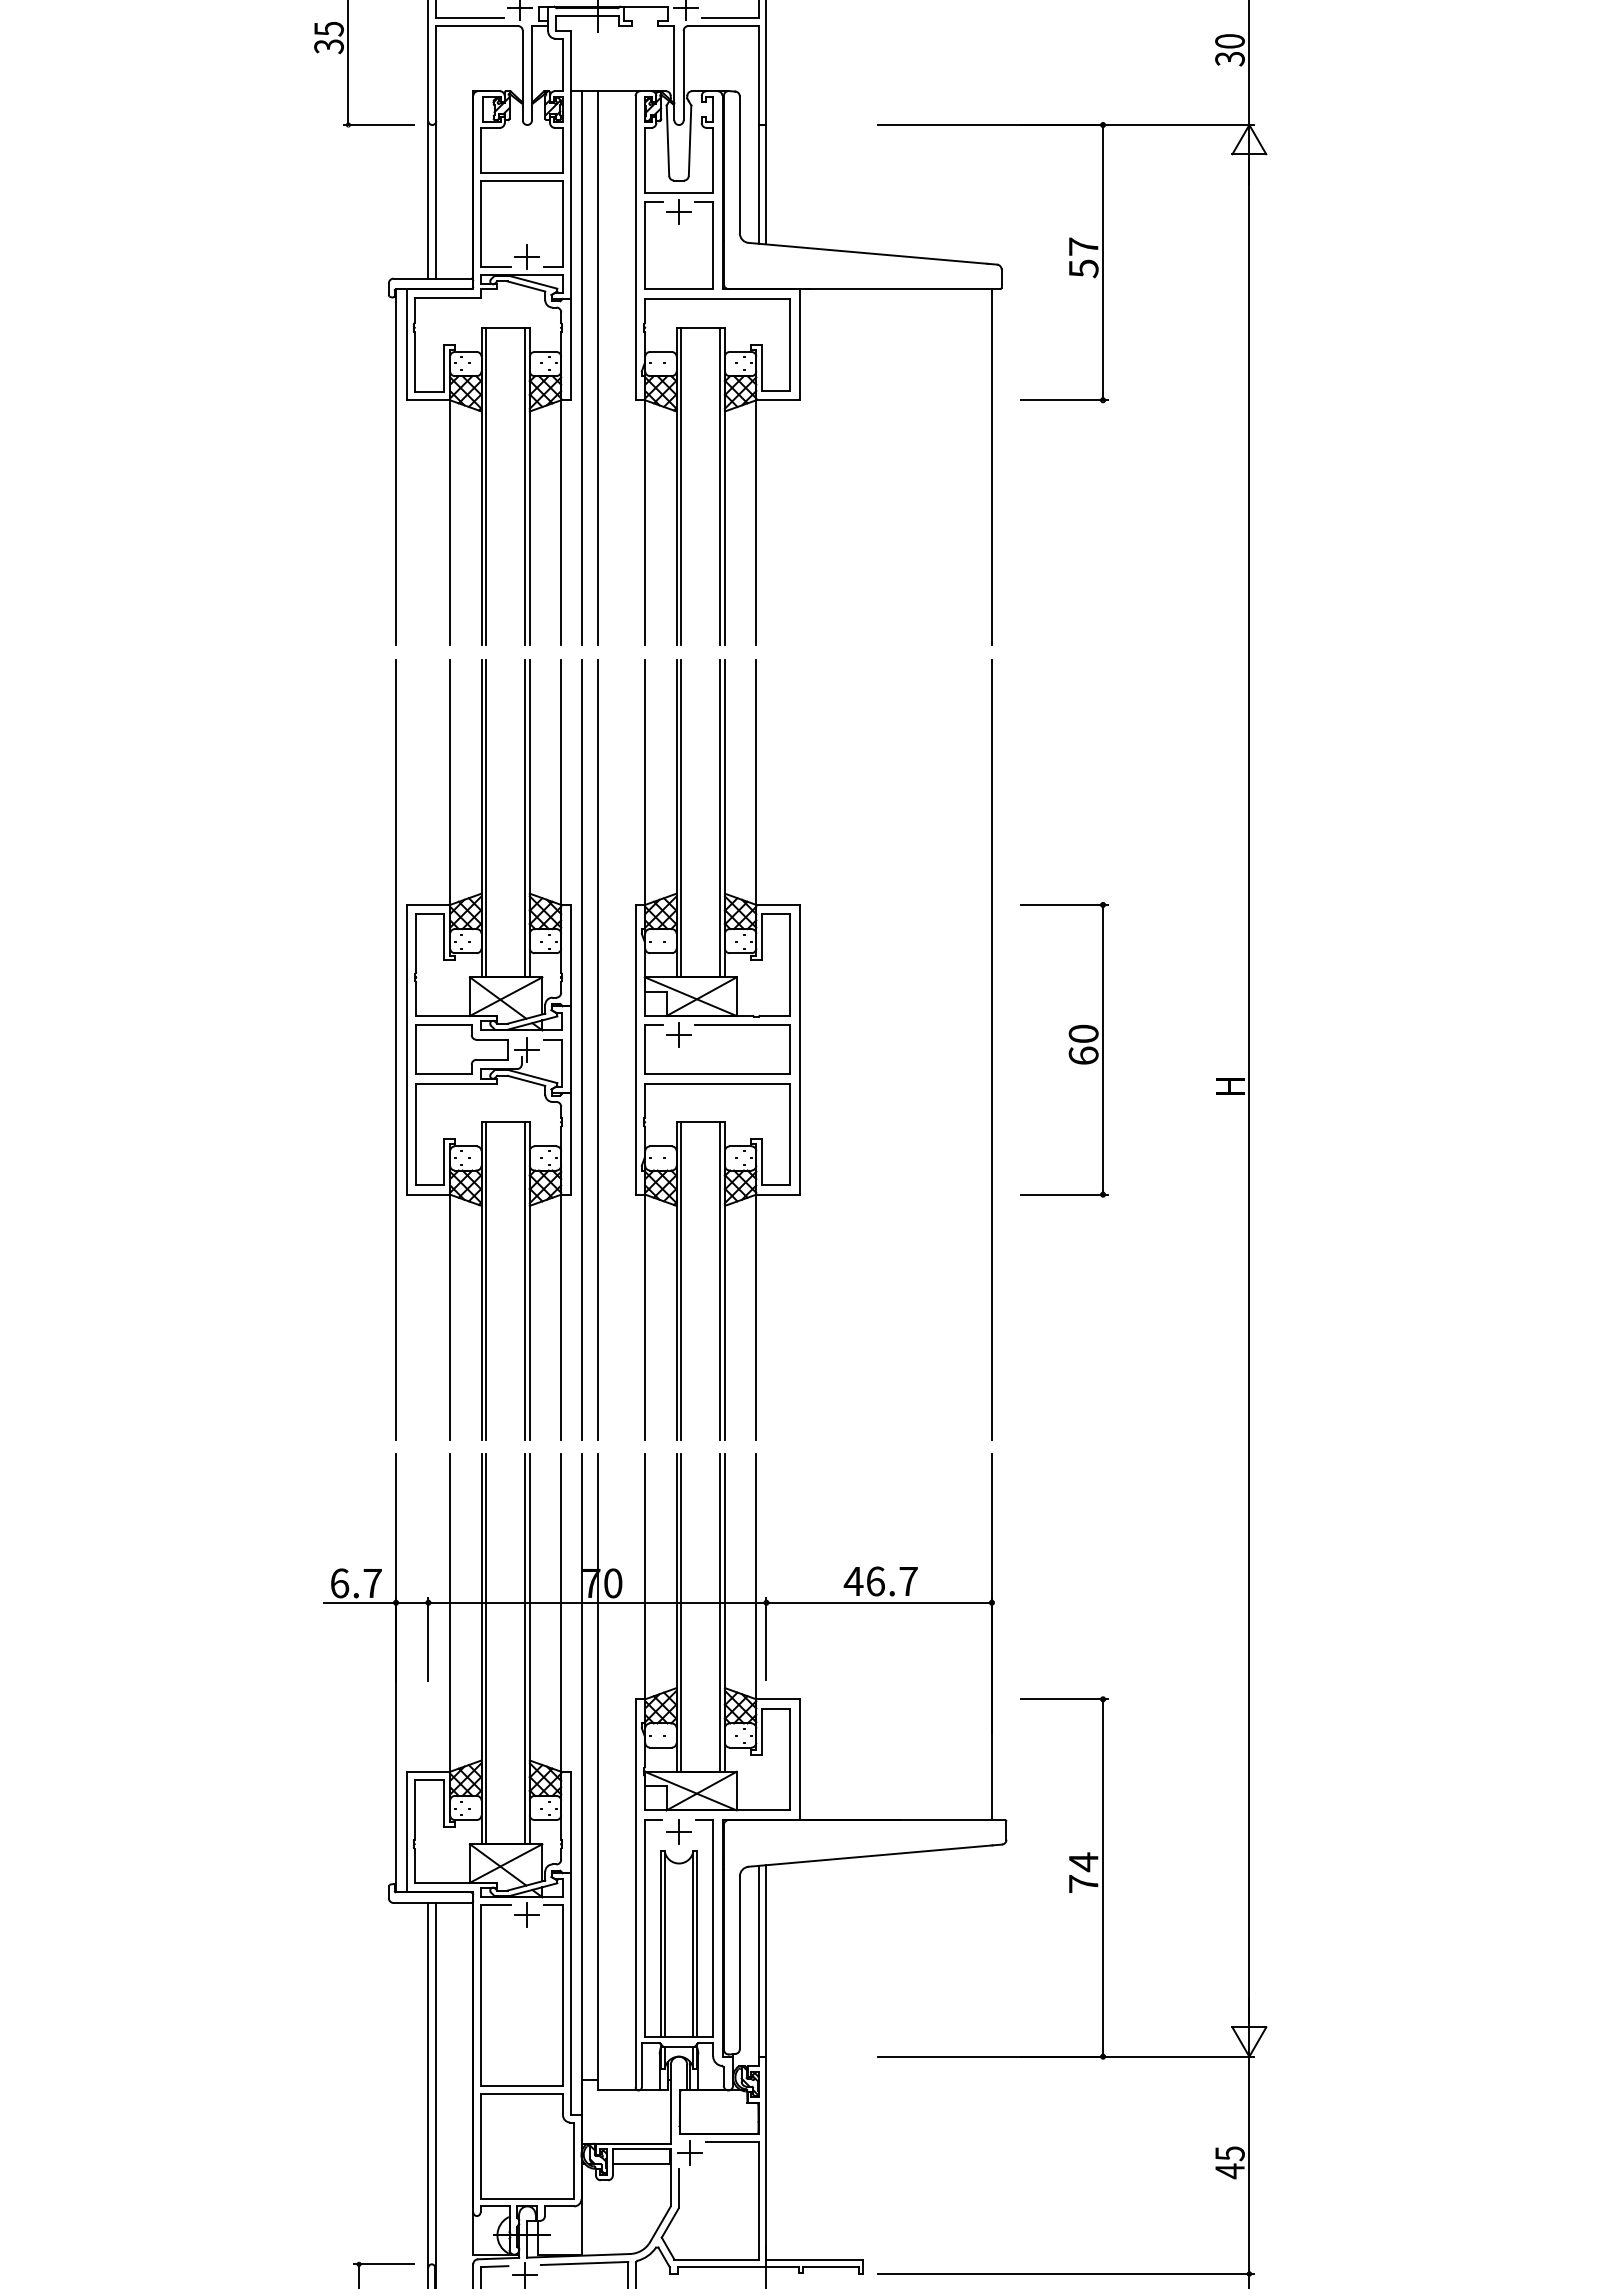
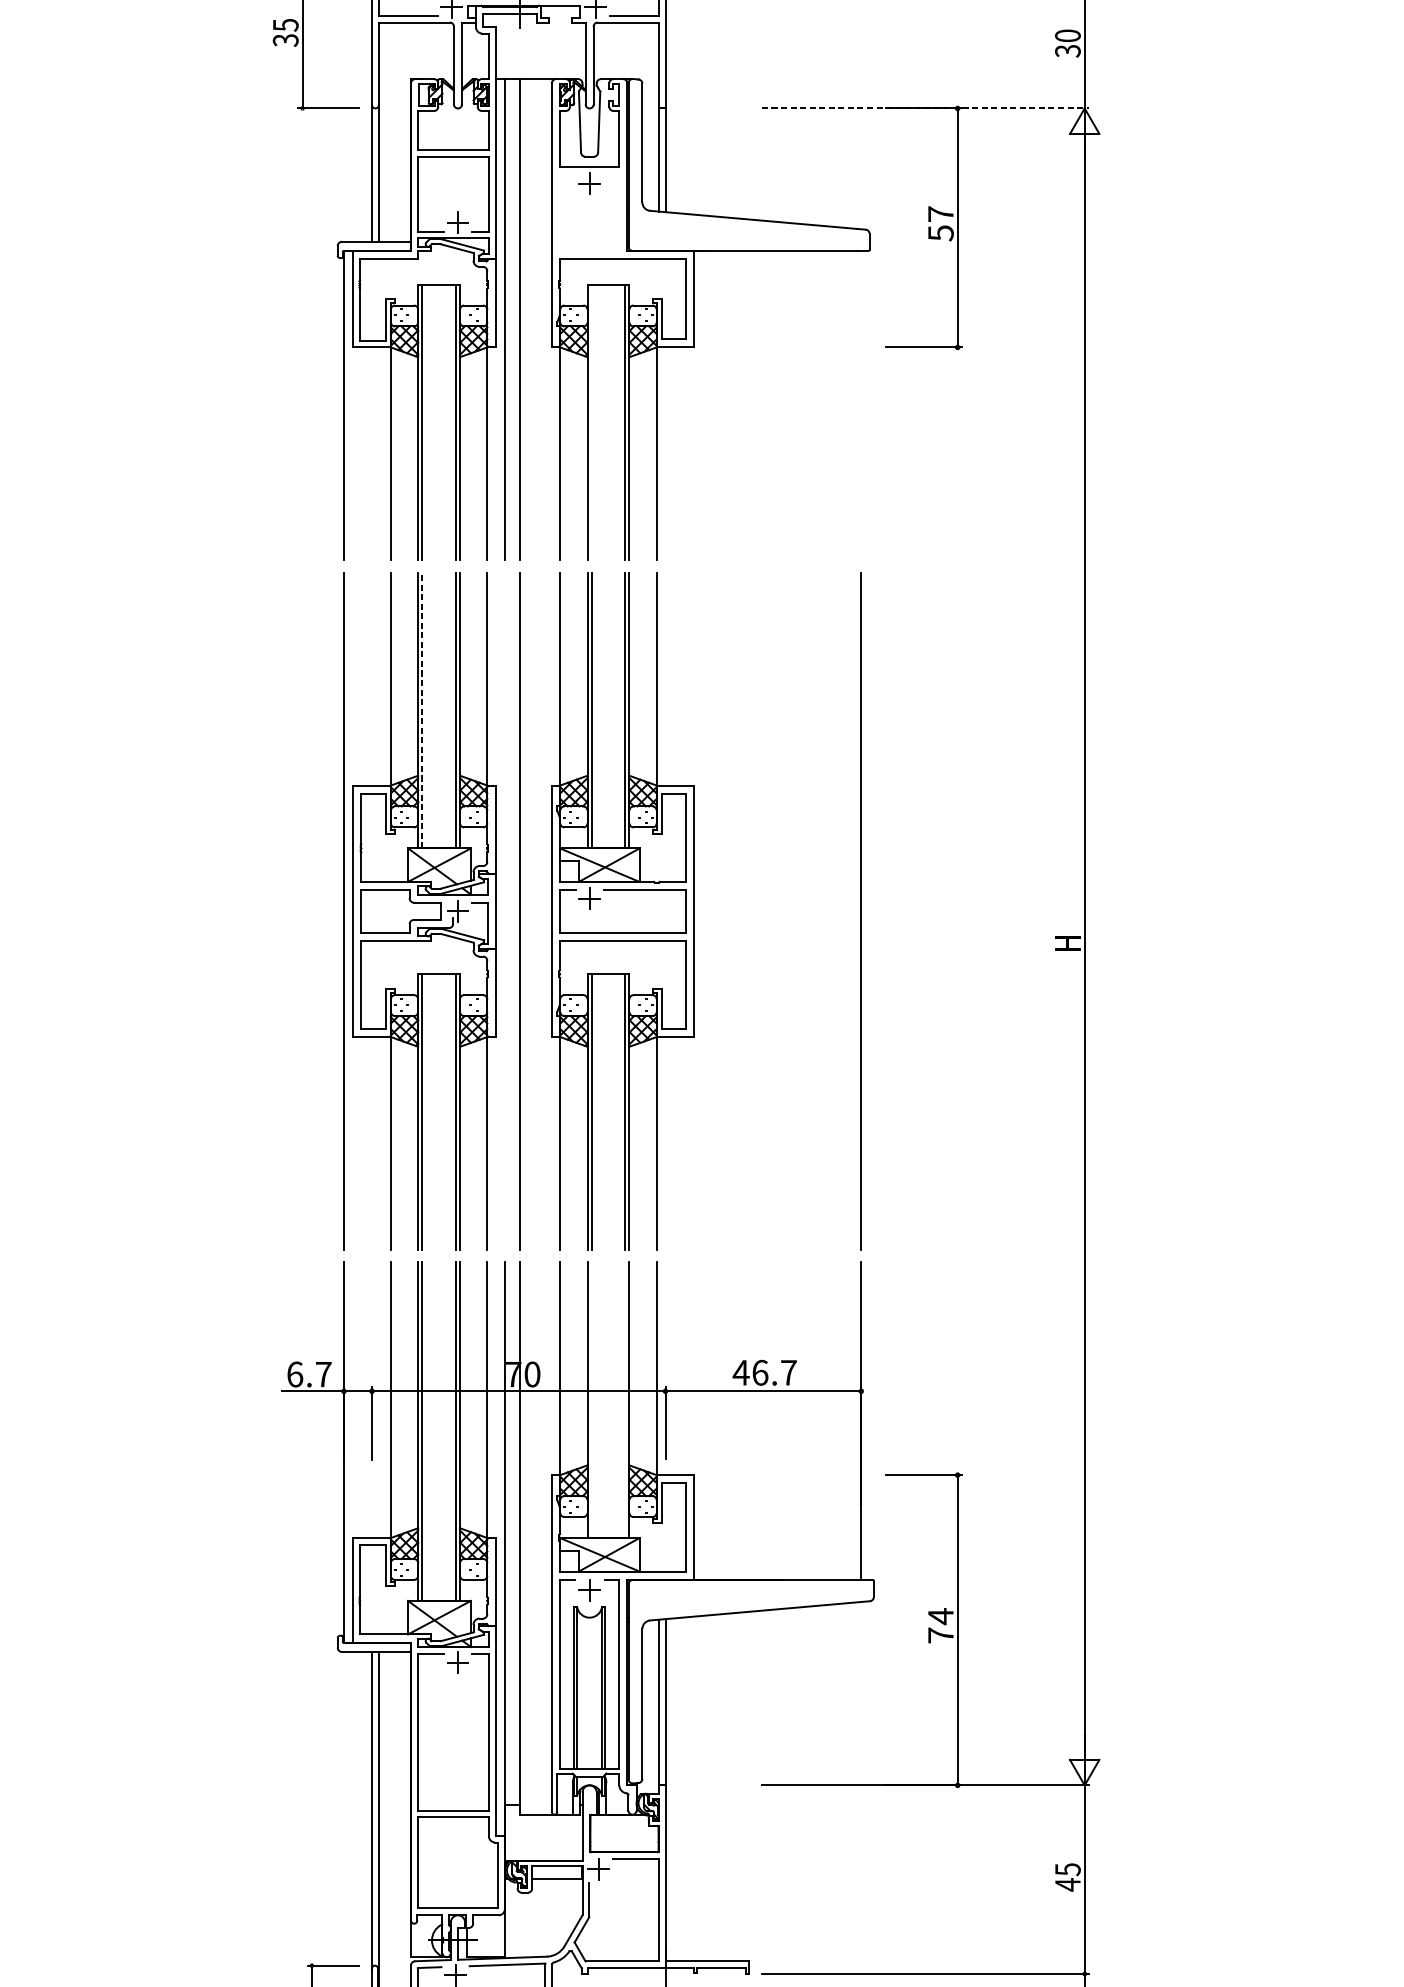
line: (1066, 125) -> (925, 108), solid -> dashed
part: (645, 245) -> (560, 213), removed
line: (991, 467) -> (860, 405), removed
line: (681, 486) -> (591, 422), removed
line: (486, 818) -> (422, 710), solid -> dashed
line: (581, 1049) -> (504, 911), removed
part: (1064, 1049) -> (924, 911), removed
line: (681, 1612) -> (591, 1399), removed
line: (720, 1612) -> (625, 1399), removed

